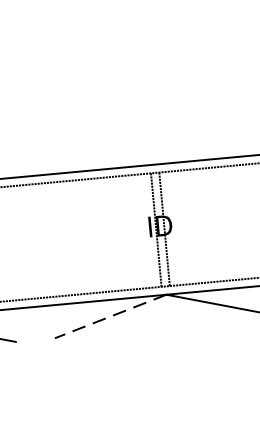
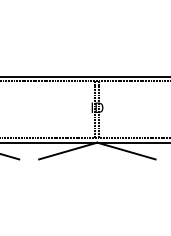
line: (109, 317) -> (67, 151), dashed -> solid

